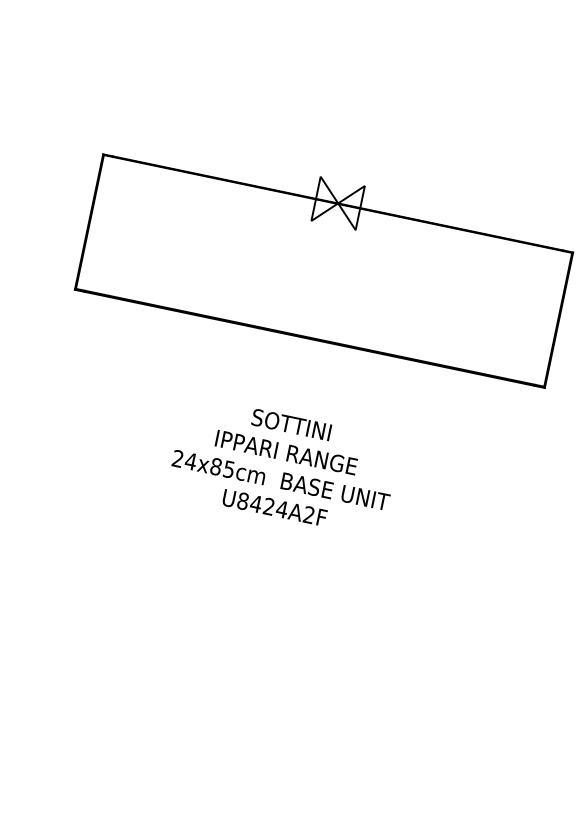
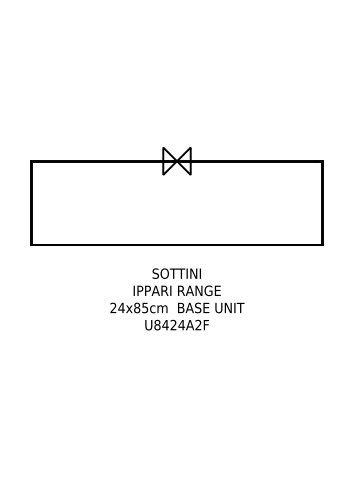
text: (284, 466) -> (177, 299), moved

